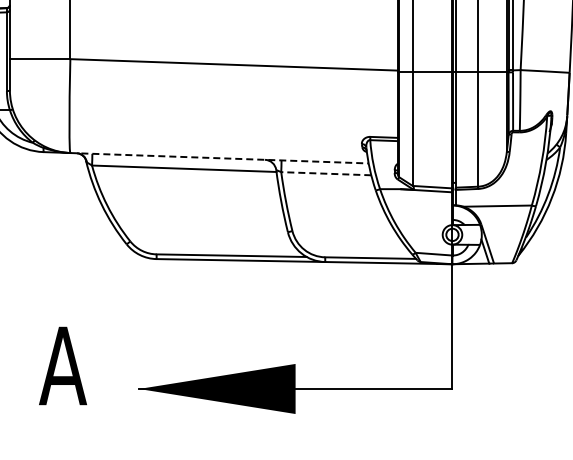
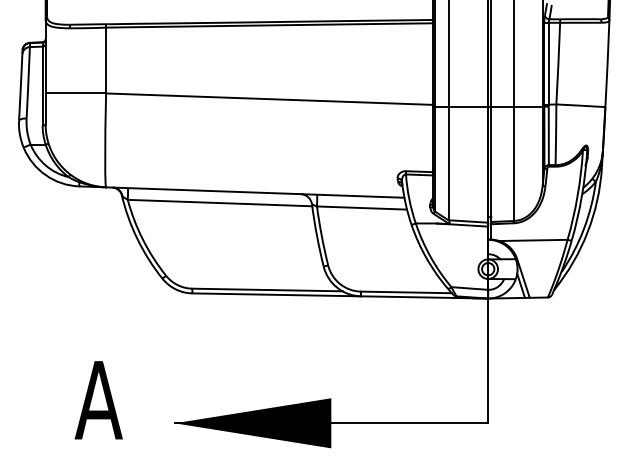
line: (219, 158) -> (255, 192), dashed -> solid
line: (325, 174) -> (361, 208), dashed -> solid

